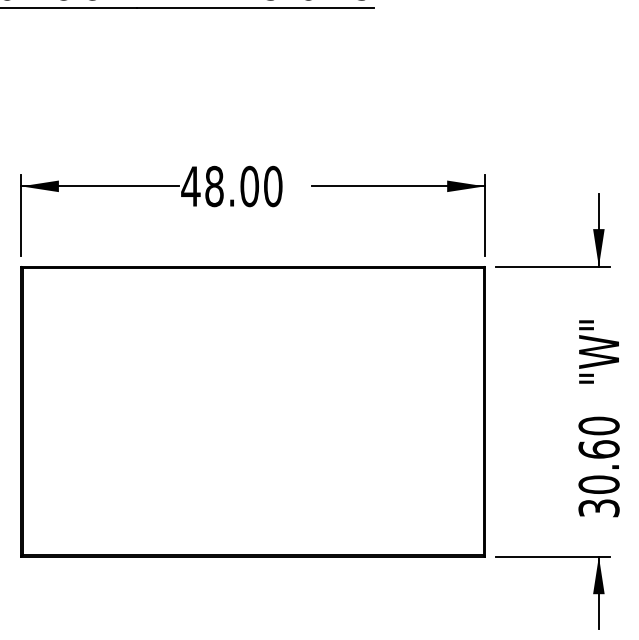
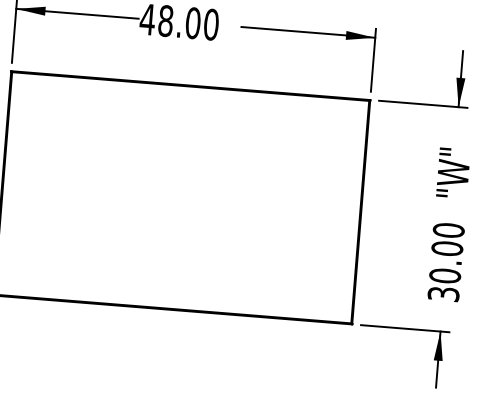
text: (598, 449) -> (446, 248), 30.60 -> 30.00

